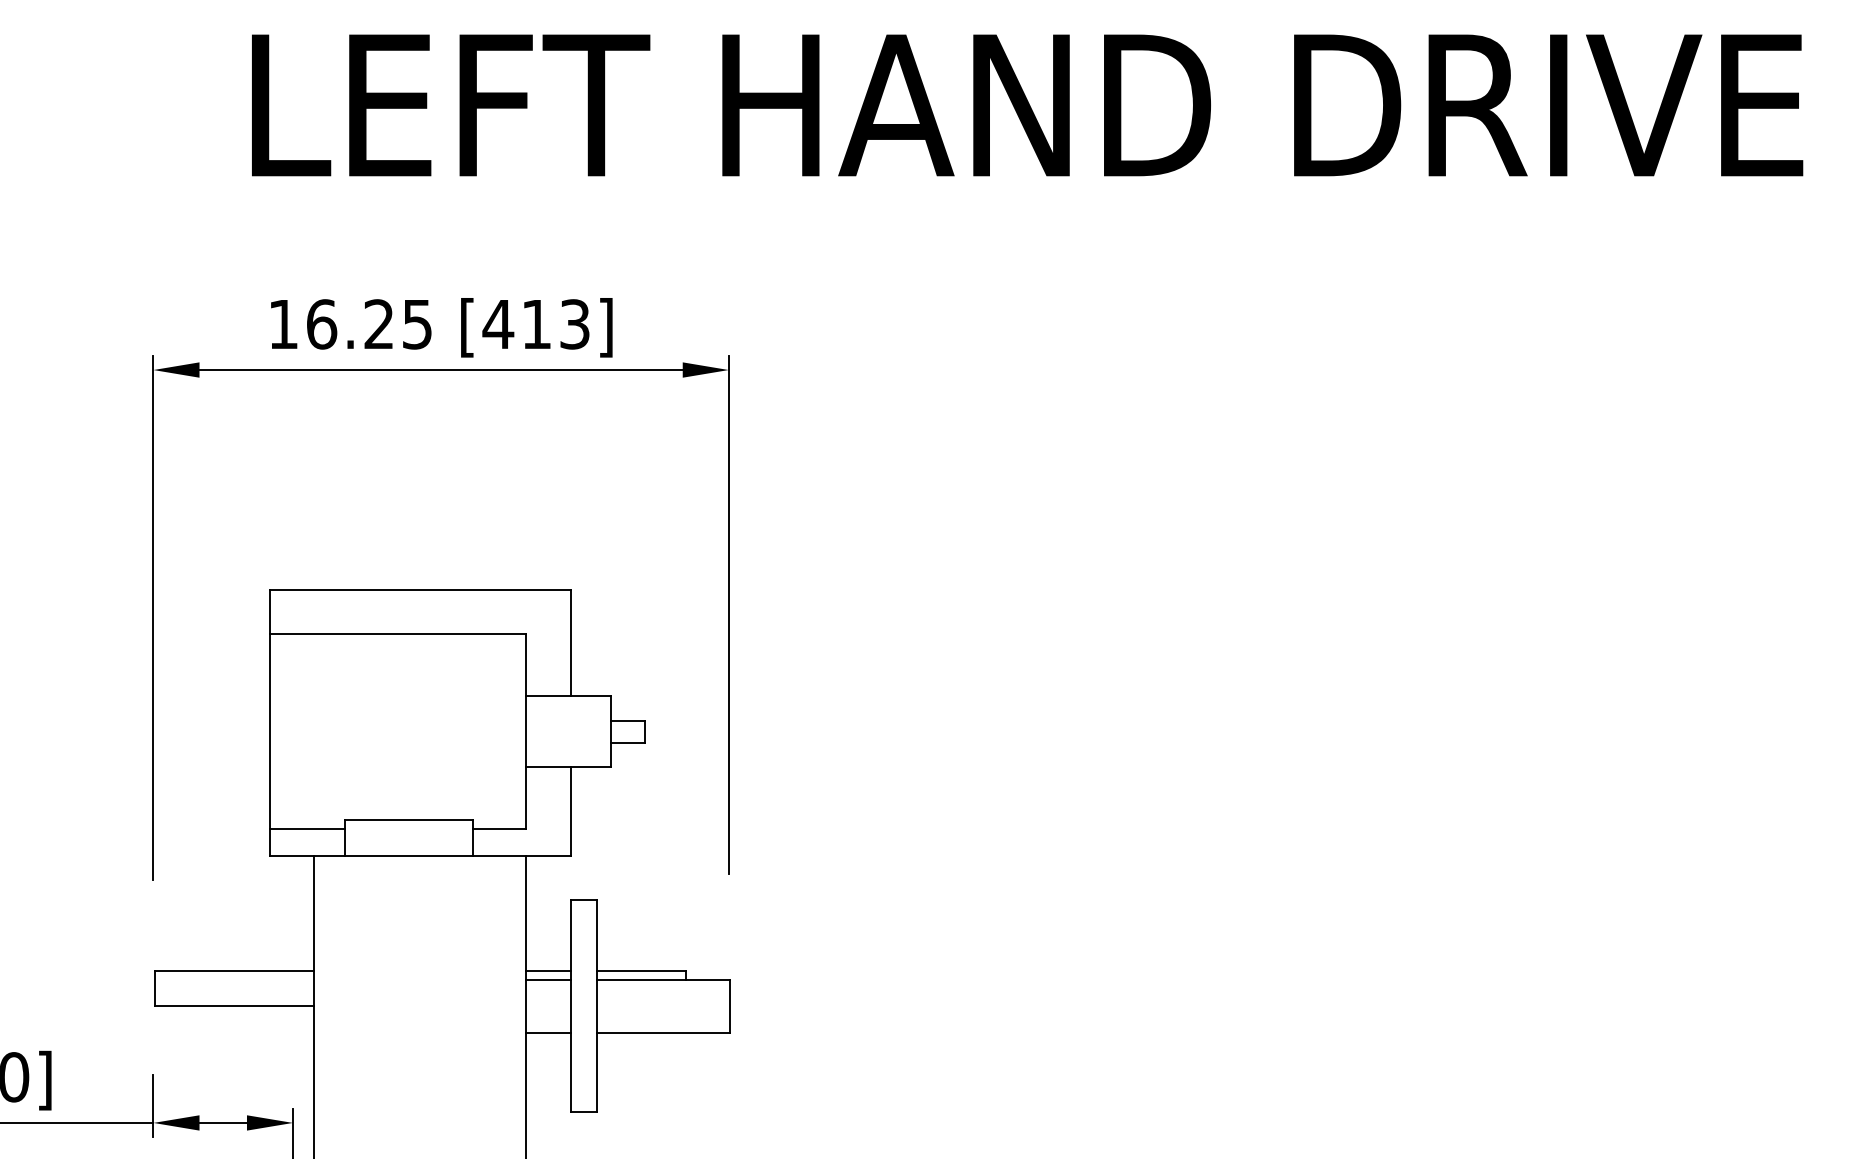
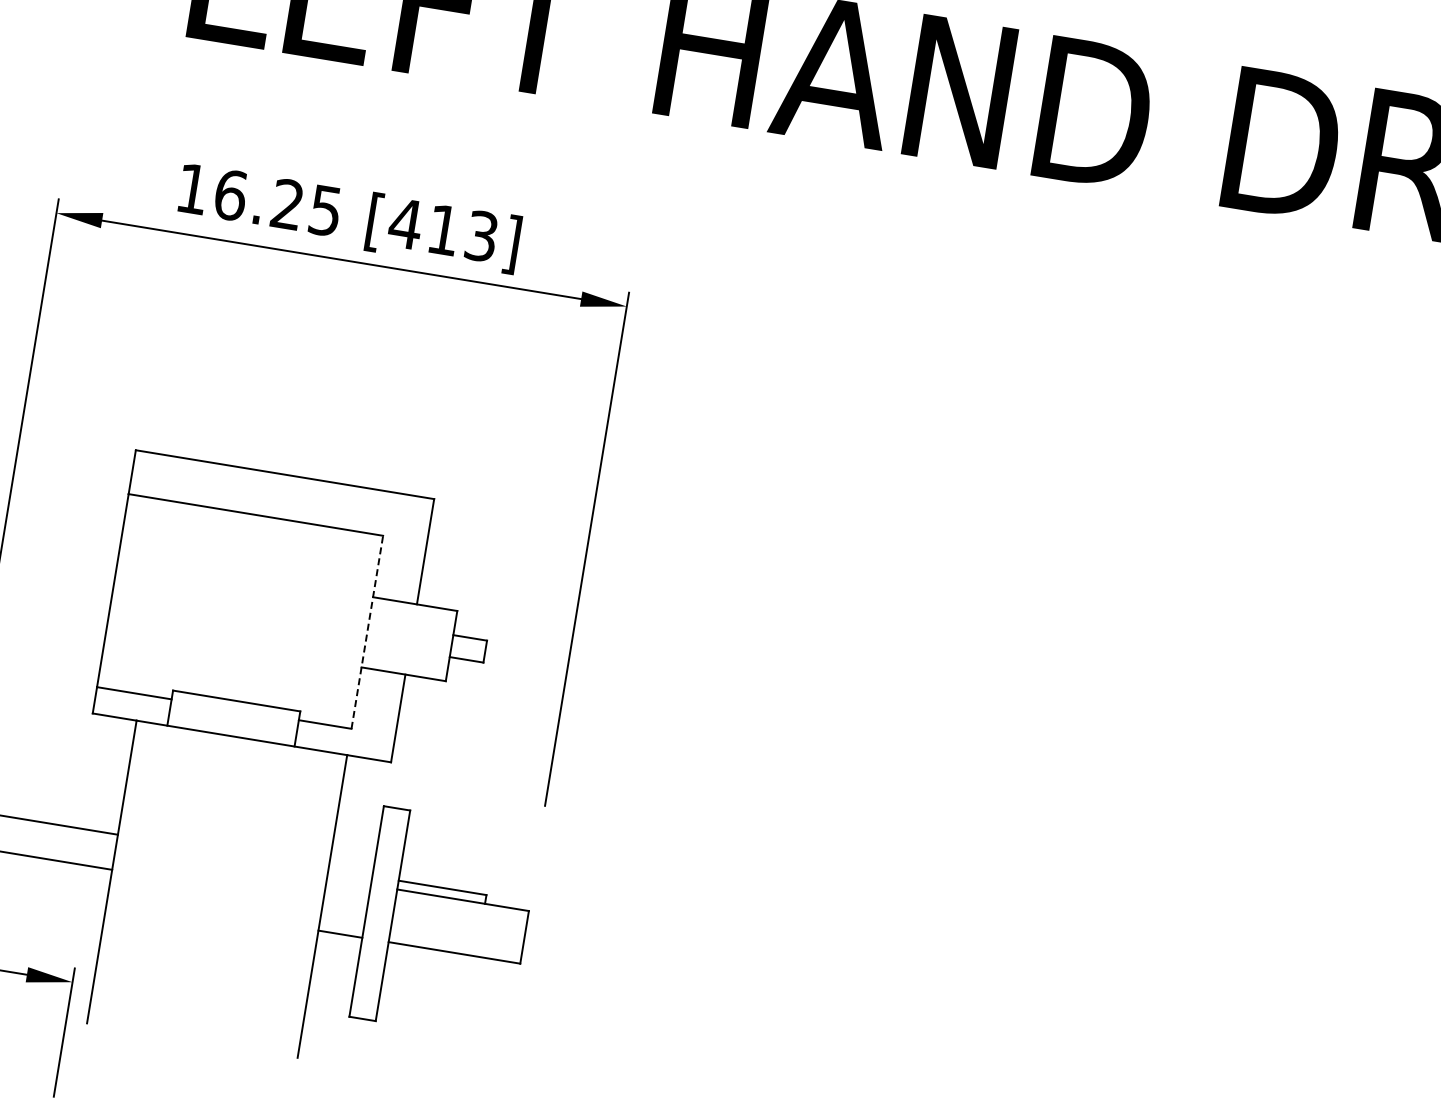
line: (526, 731) -> (367, 632), solid -> dashed
line: (548, 970) -> (350, 872), removed
line: (548, 979) -> (349, 881), removed

